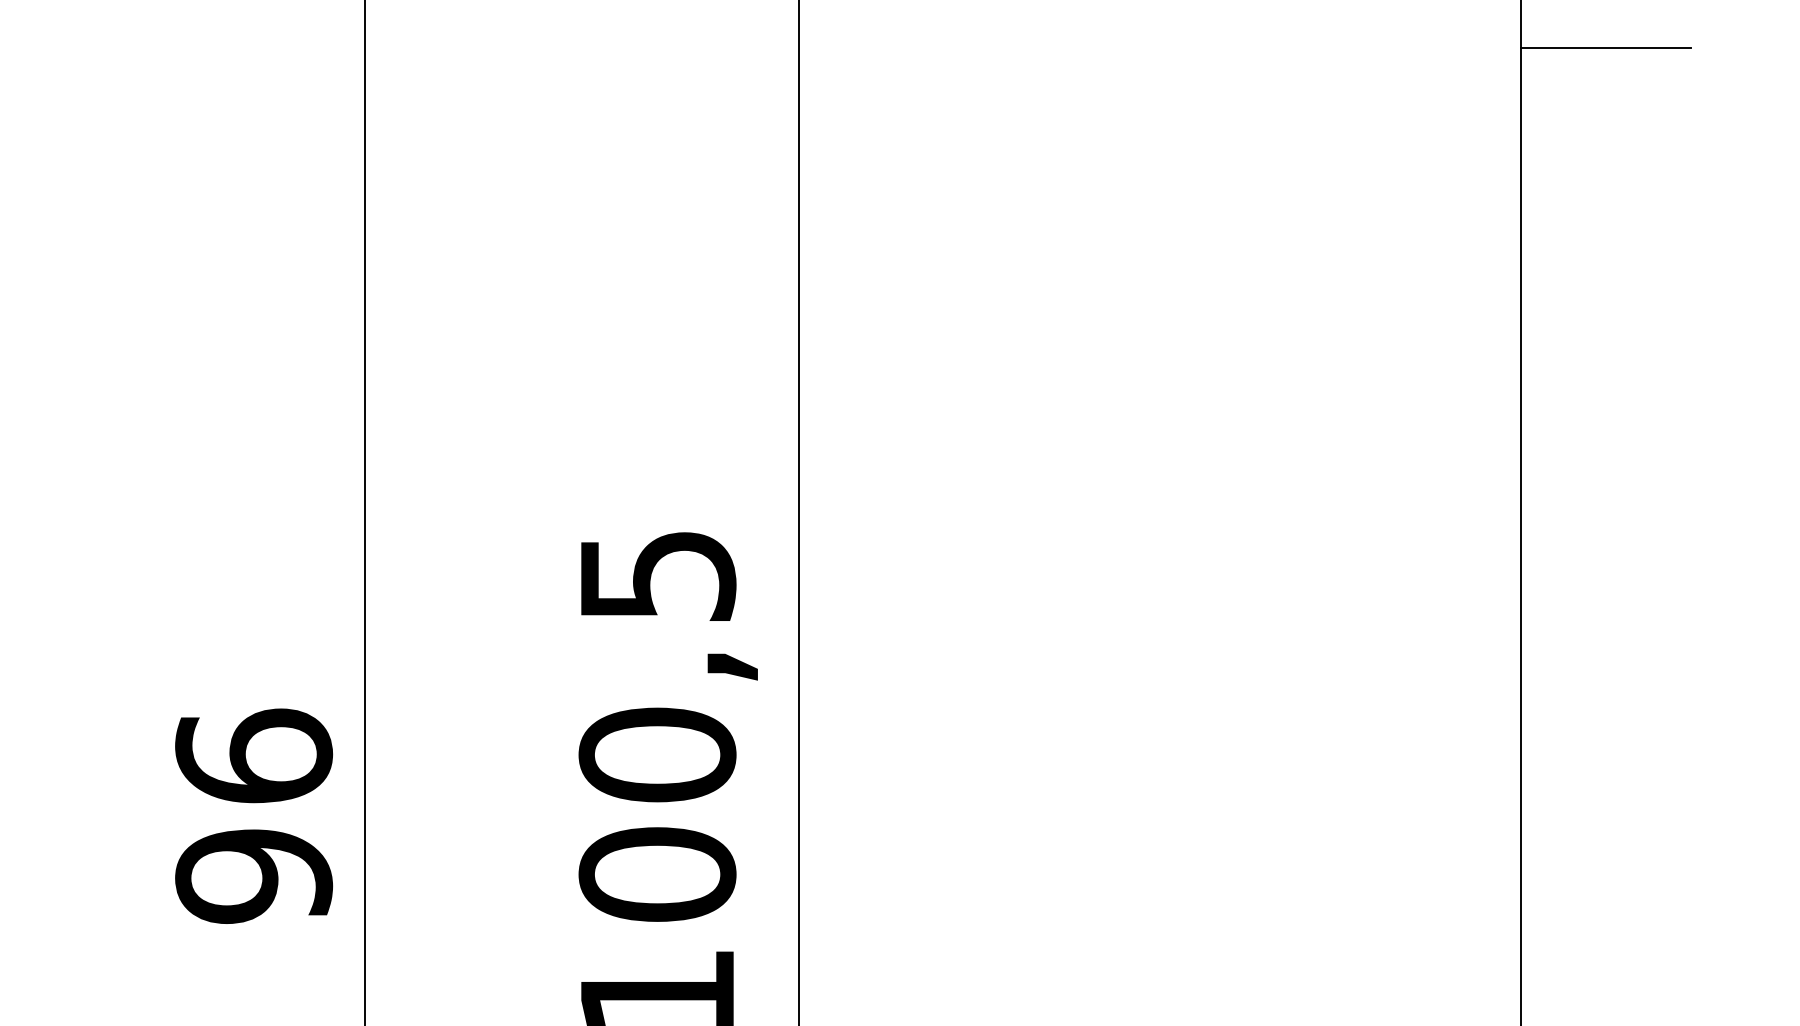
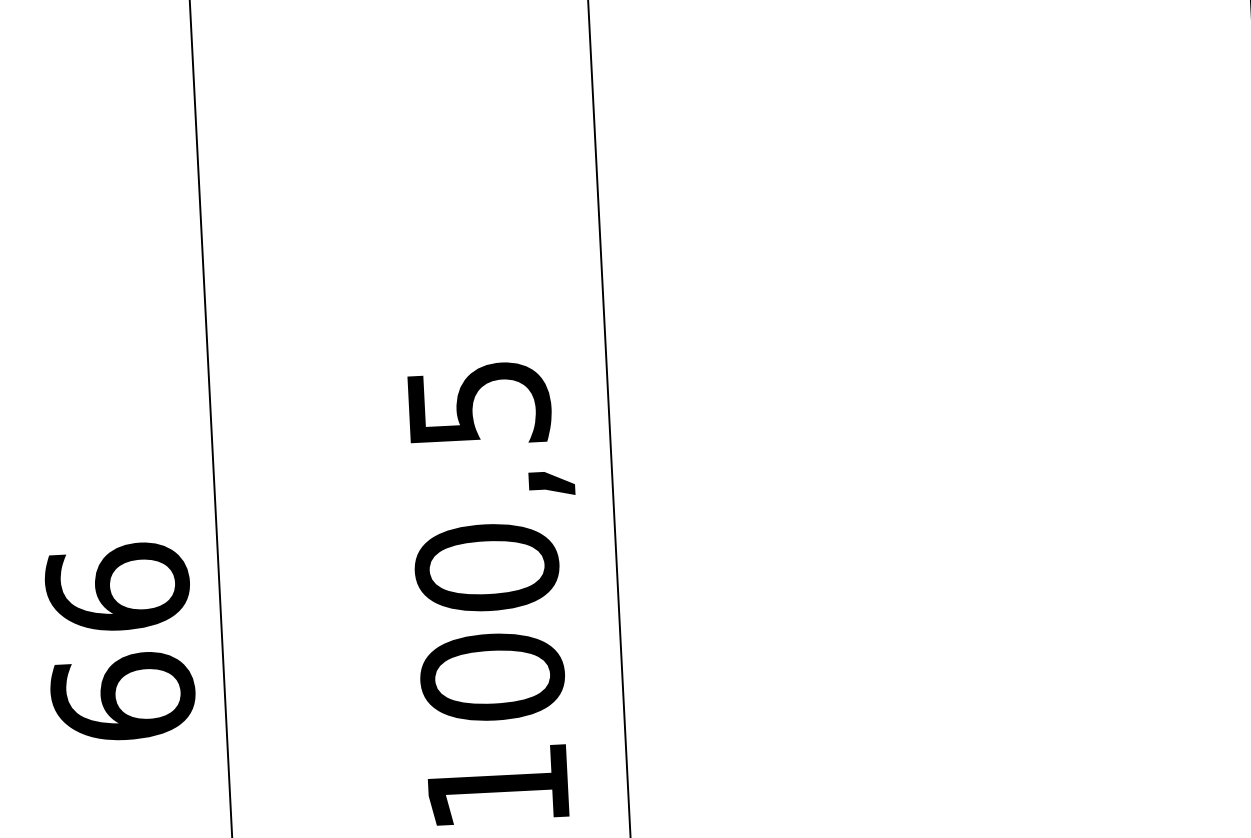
text: (254, 875) -> (123, 696), 96 -> 66

